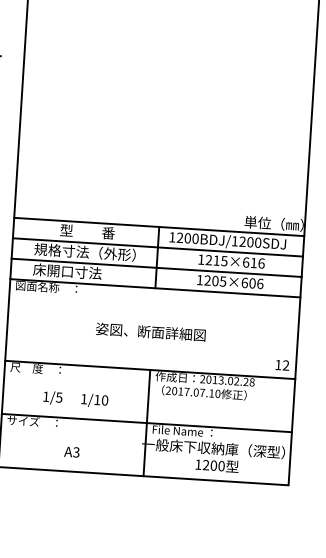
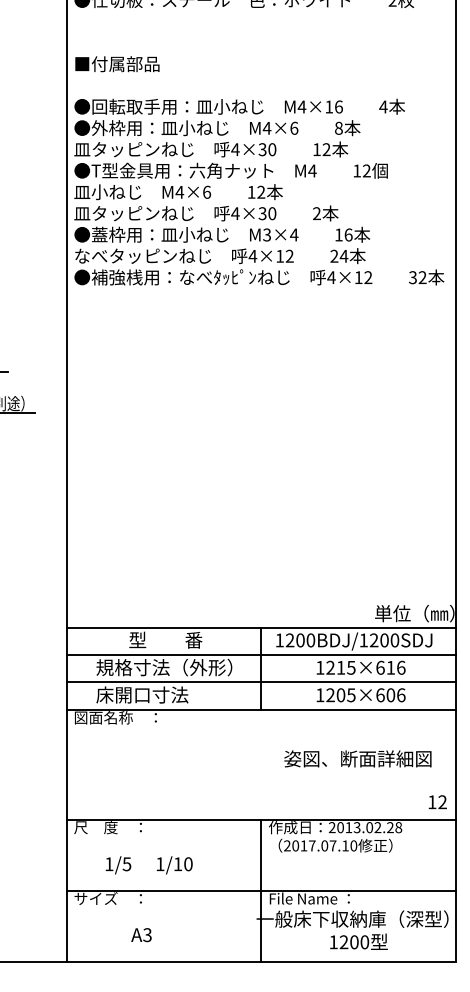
text: (150, 331) -> (357, 758), moved
text: (75, 399) -> (148, 865), moved
text: (71, 452) -> (141, 935), moved

